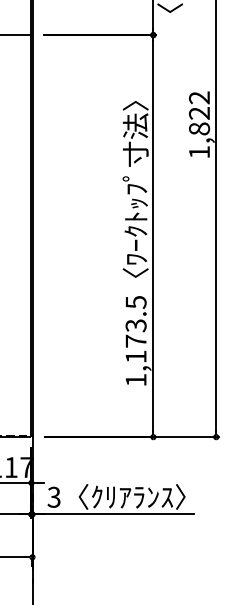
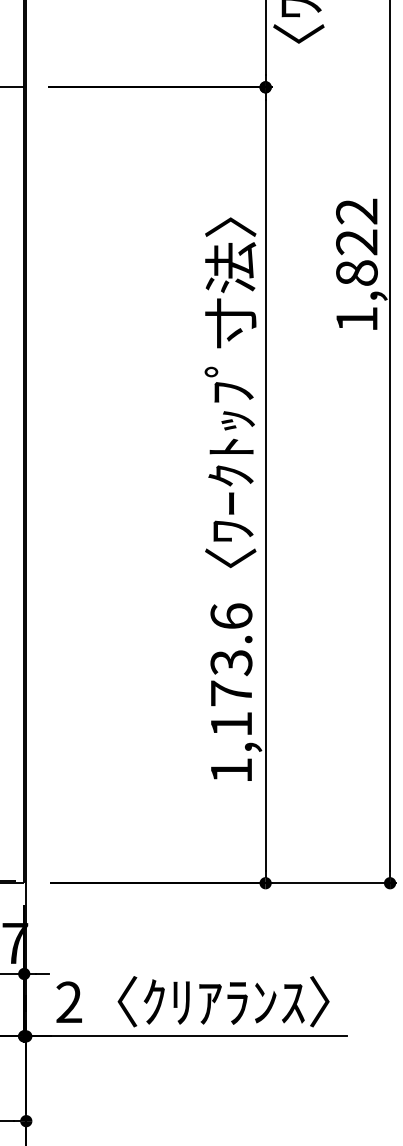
text: (135, 301) -> (230, 614), 1,173.5 -> 1,173.6
text: (53, 497) -> (67, 1002), 3 -> 2

